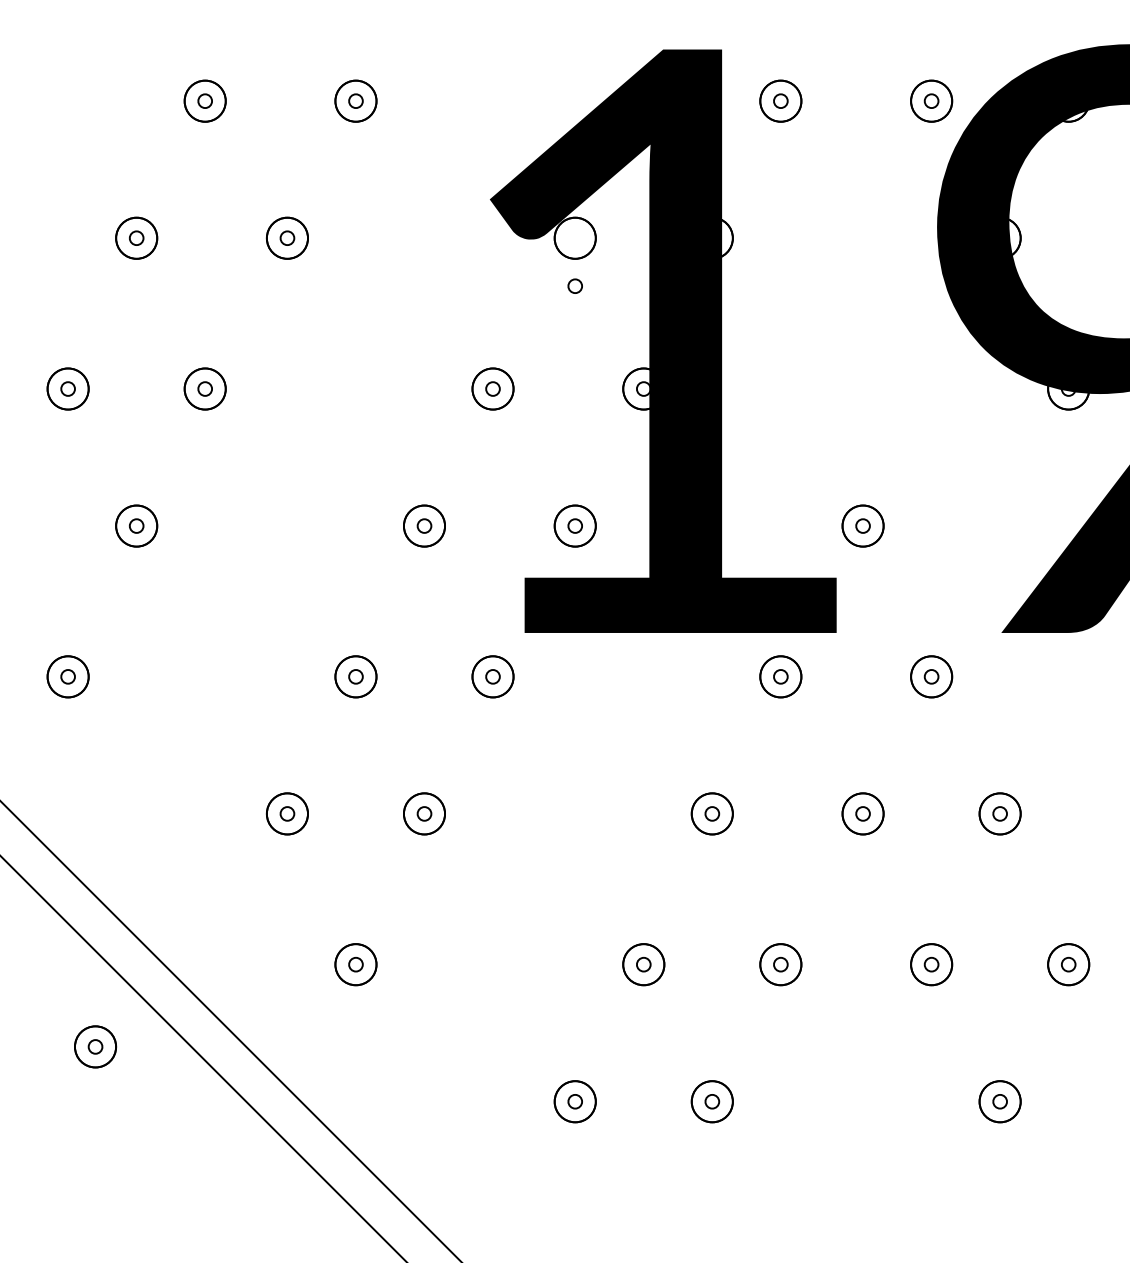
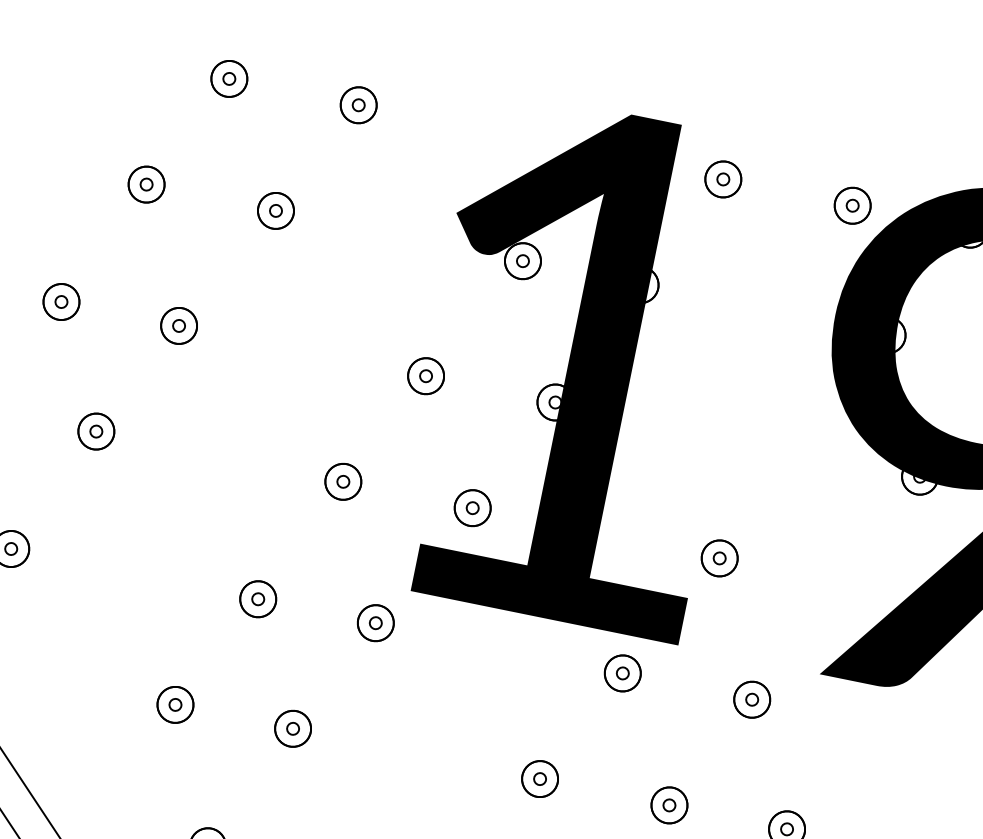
part: (574, 285) -> (522, 260), moved

